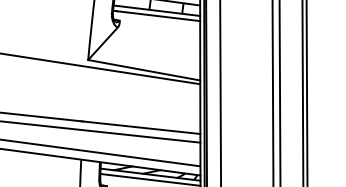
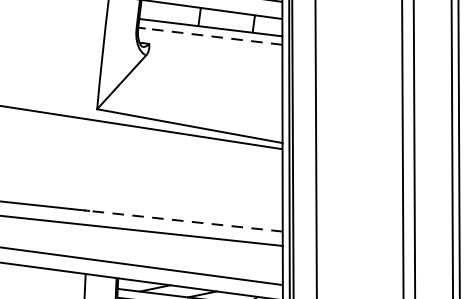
line: (158, 16) -> (213, 37), solid -> dashed
line: (141, 127) -> (185, 220), solid -> dashed

